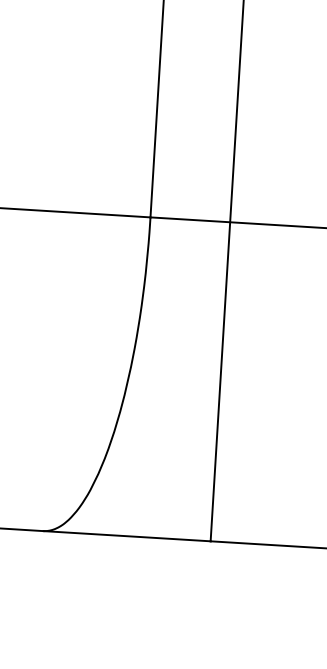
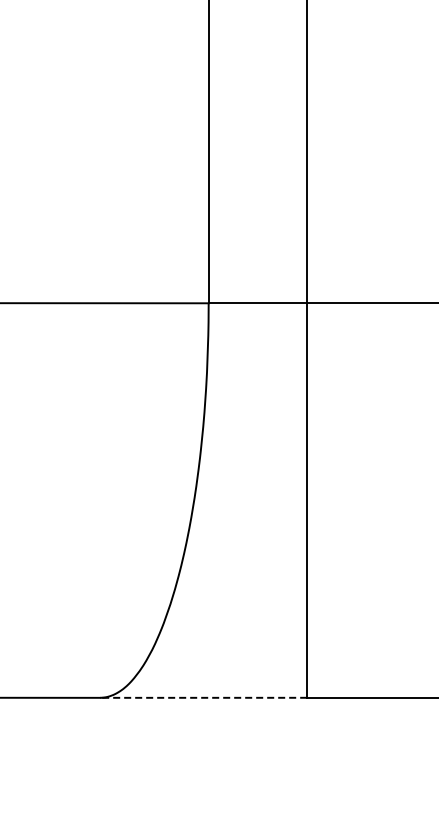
line: (126, 535) -> (203, 697), solid -> dashed

